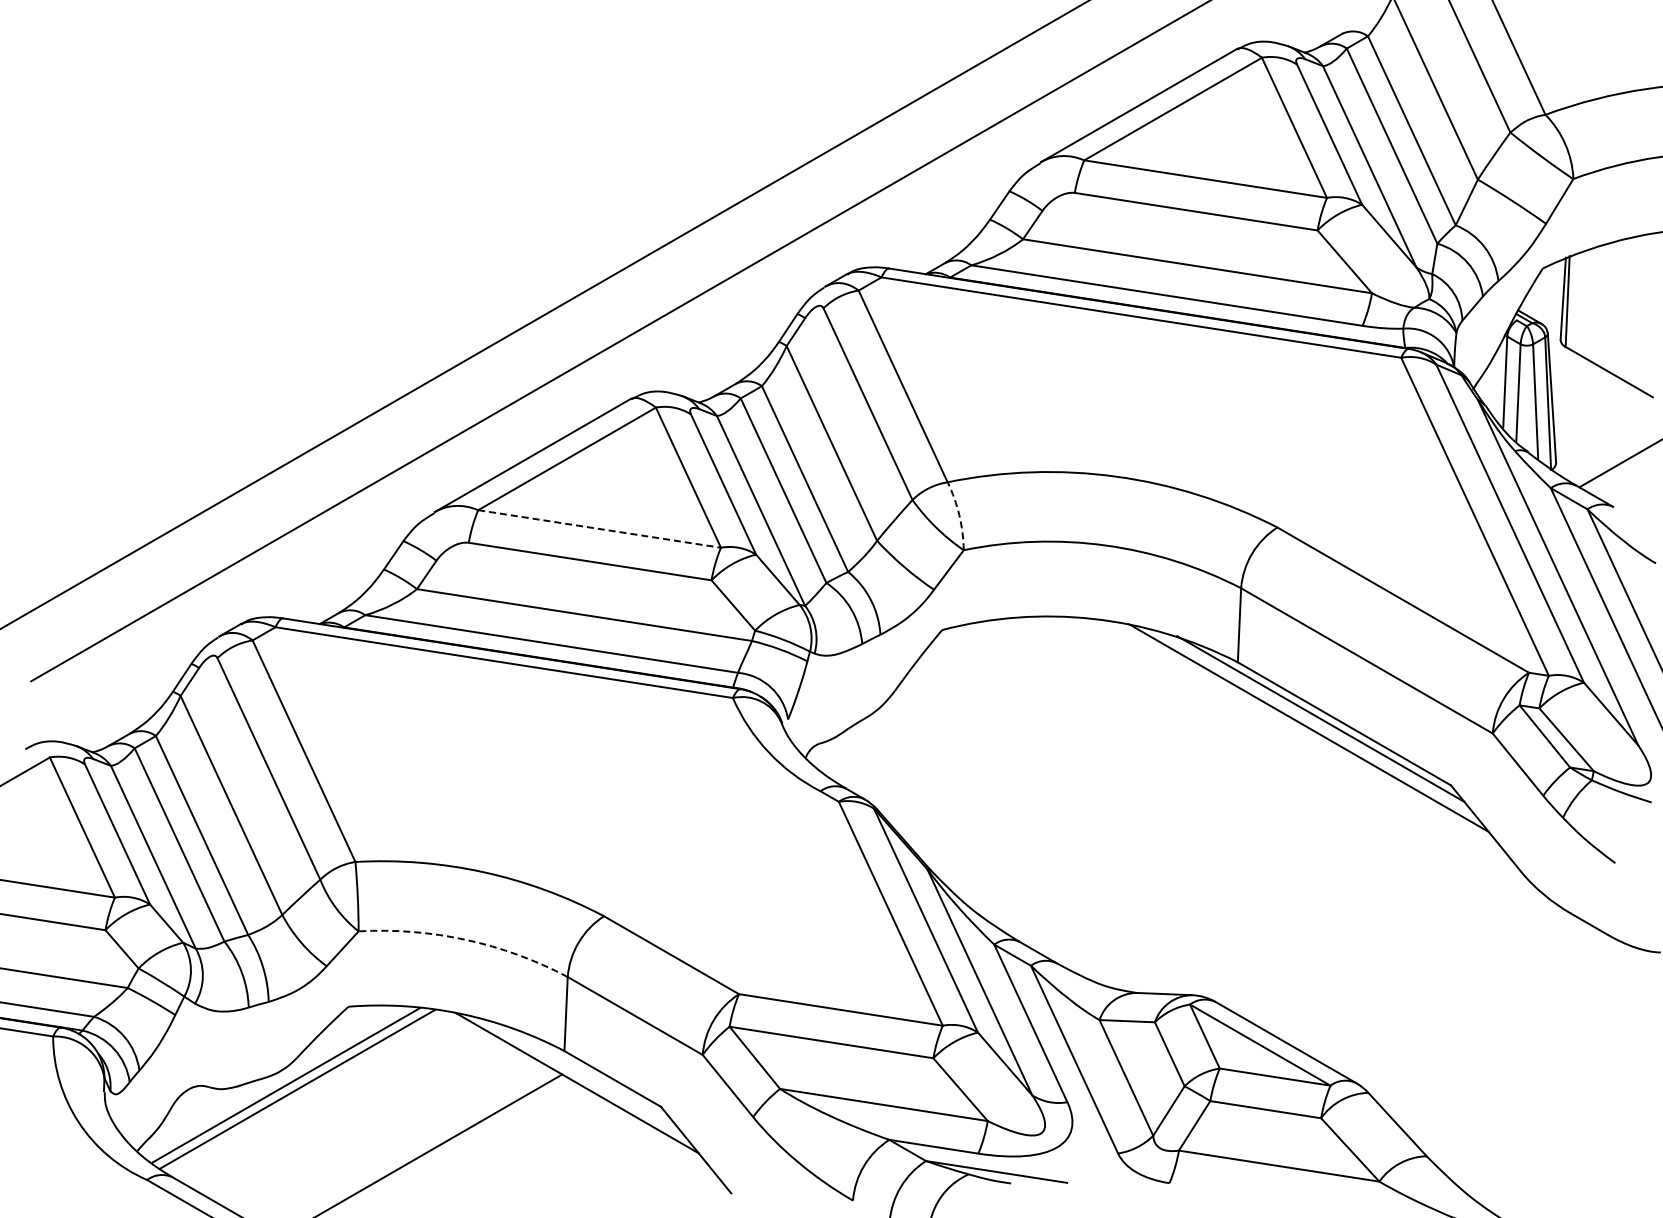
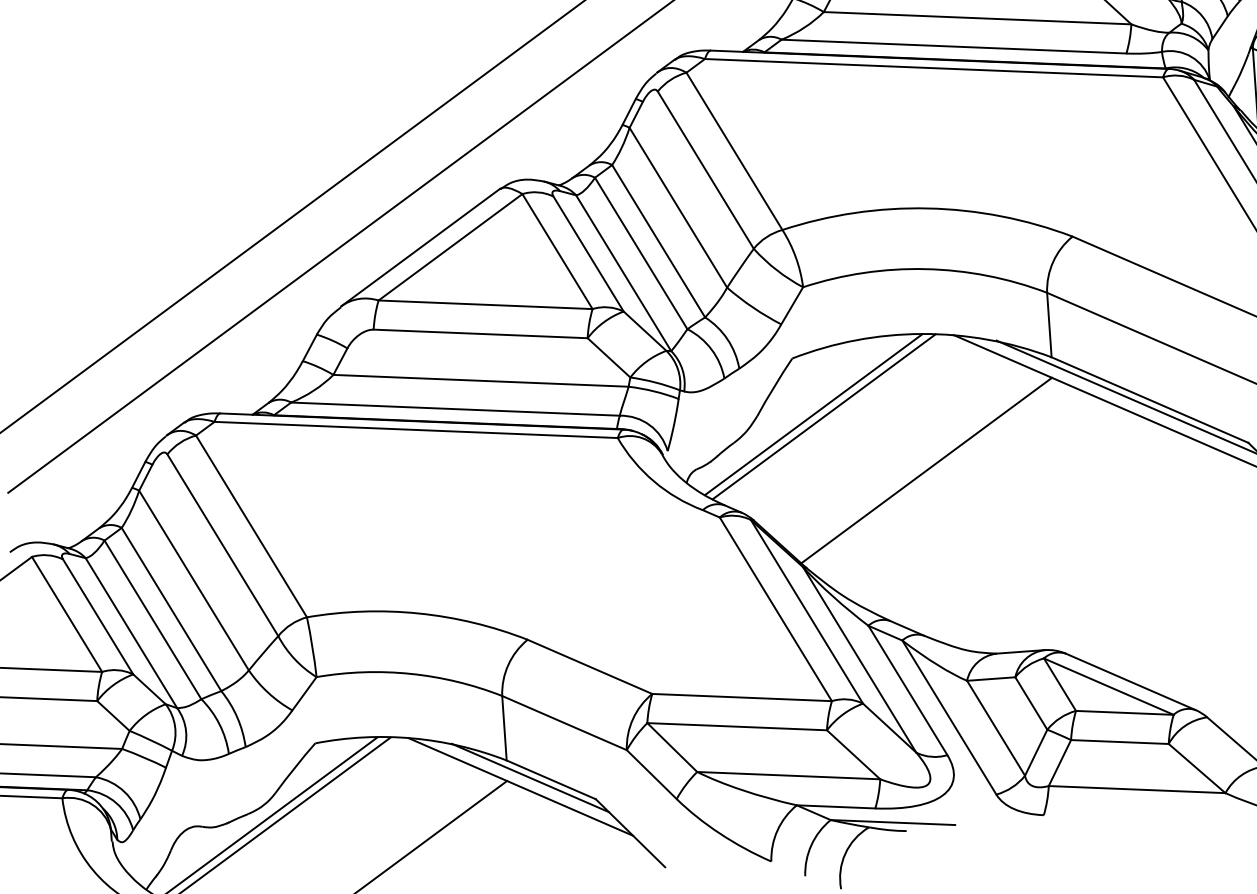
arc: (959, 515) -> (796, 257), dashed -> solid
line: (599, 529) -> (485, 305), dashed -> solid
line: (959, 696) -> (813, 414), added
line: (970, 700) -> (823, 416), added
line: (1080, 774) -> (926, 469), added
arc: (466, 939) -> (410, 673), dashed -> solid
line: (588, 1073) -> (529, 777), added

